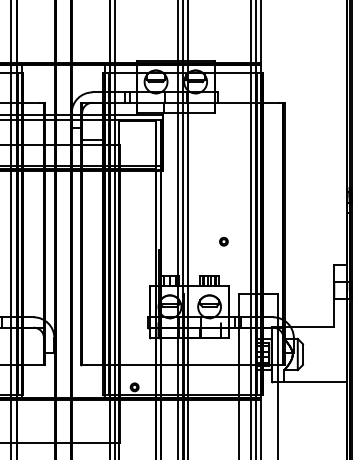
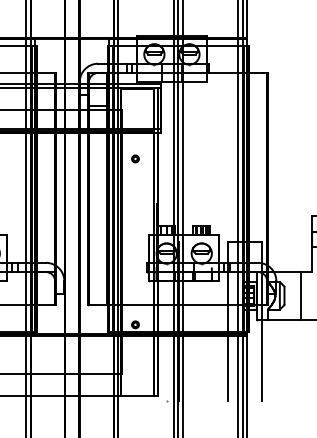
part: (223, 241) -> (135, 158), moved
line: (321, 354) -> (300, 295), added

